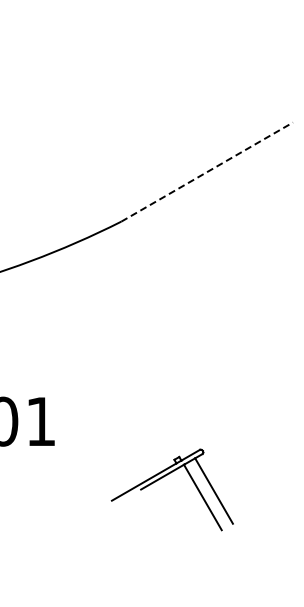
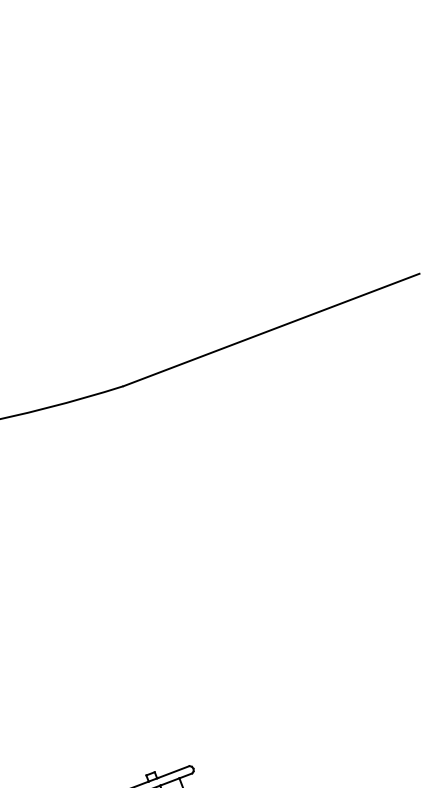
line: (207, 171) -> (272, 329), dashed -> solid

